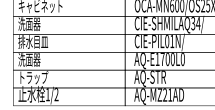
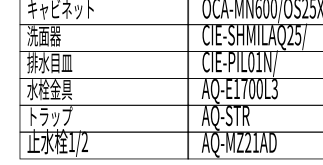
text: (195, 23) -> (293, 35), CIE-SHMILAQ34/ -> CIE-SHMILAQ25/
text: (32, 59) -> (48, 89), 洗面器 -> 水栓金具
text: (182, 59) -> (274, 89), AQ-E1700L0 -> AQ-E1700L3

